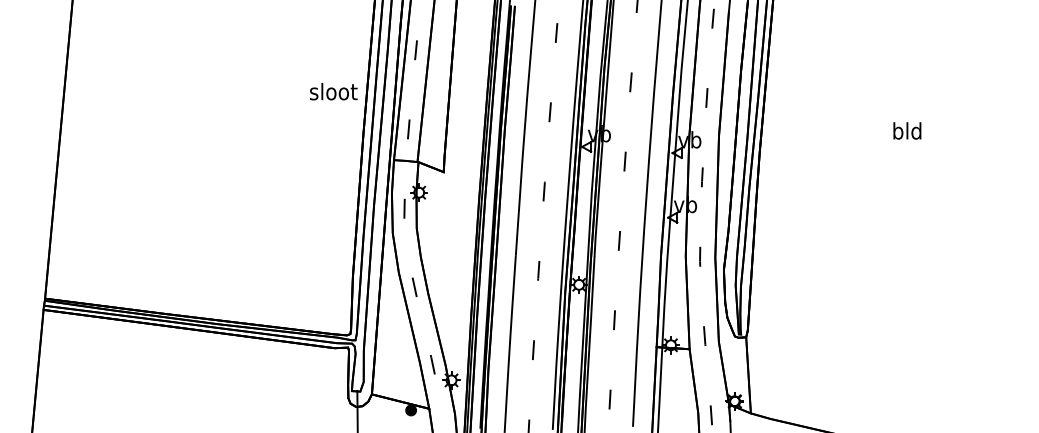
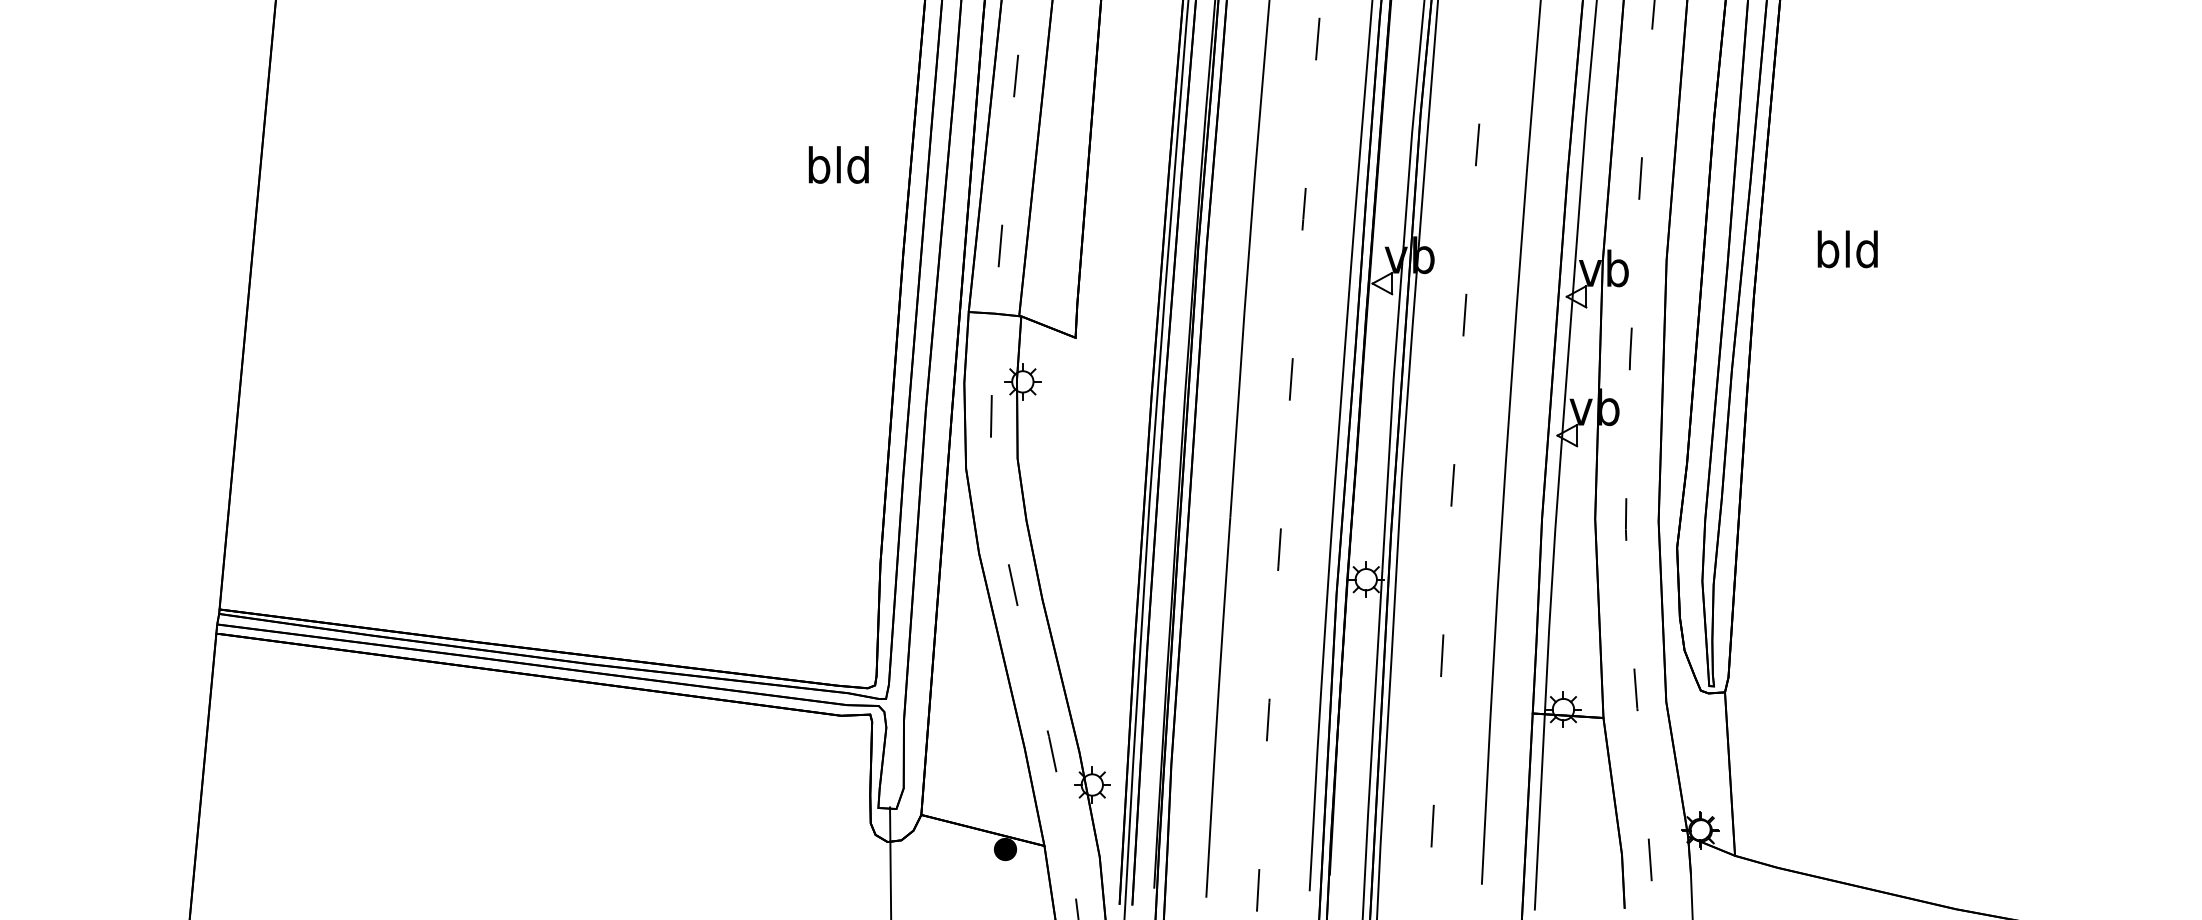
text: (333, 91) -> (838, 164), sloot -> bld
text: (907, 130) -> (1848, 248), moved

